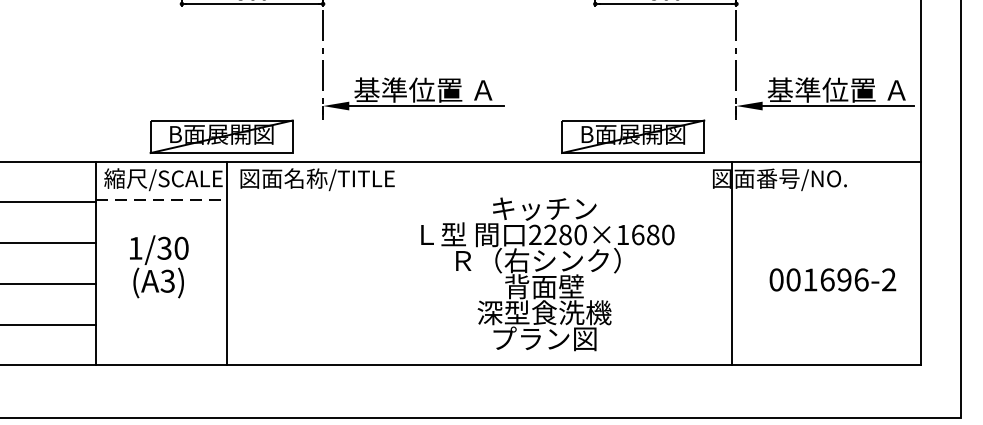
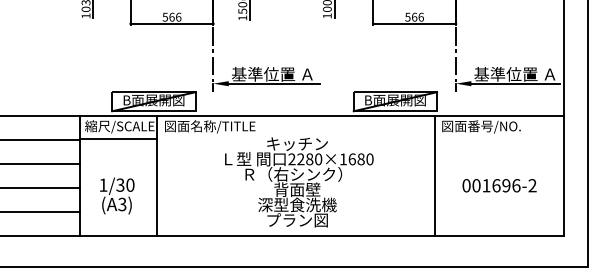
line: (162, 199) -> (119, 138), dashed -> solid
line: (732, 262) -> (435, 175), moved
text: (159, 265) -> (117, 195), moved
text: (548, 274) -> (299, 182), moved
text: (832, 279) -> (499, 185), moved

